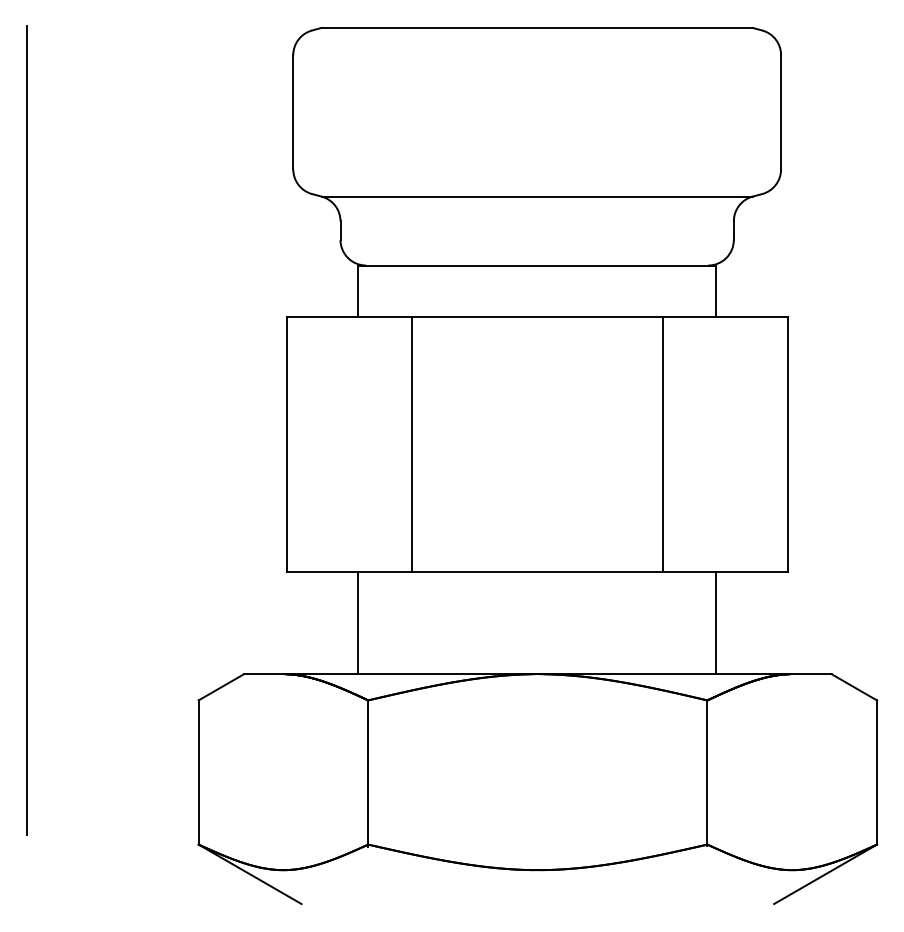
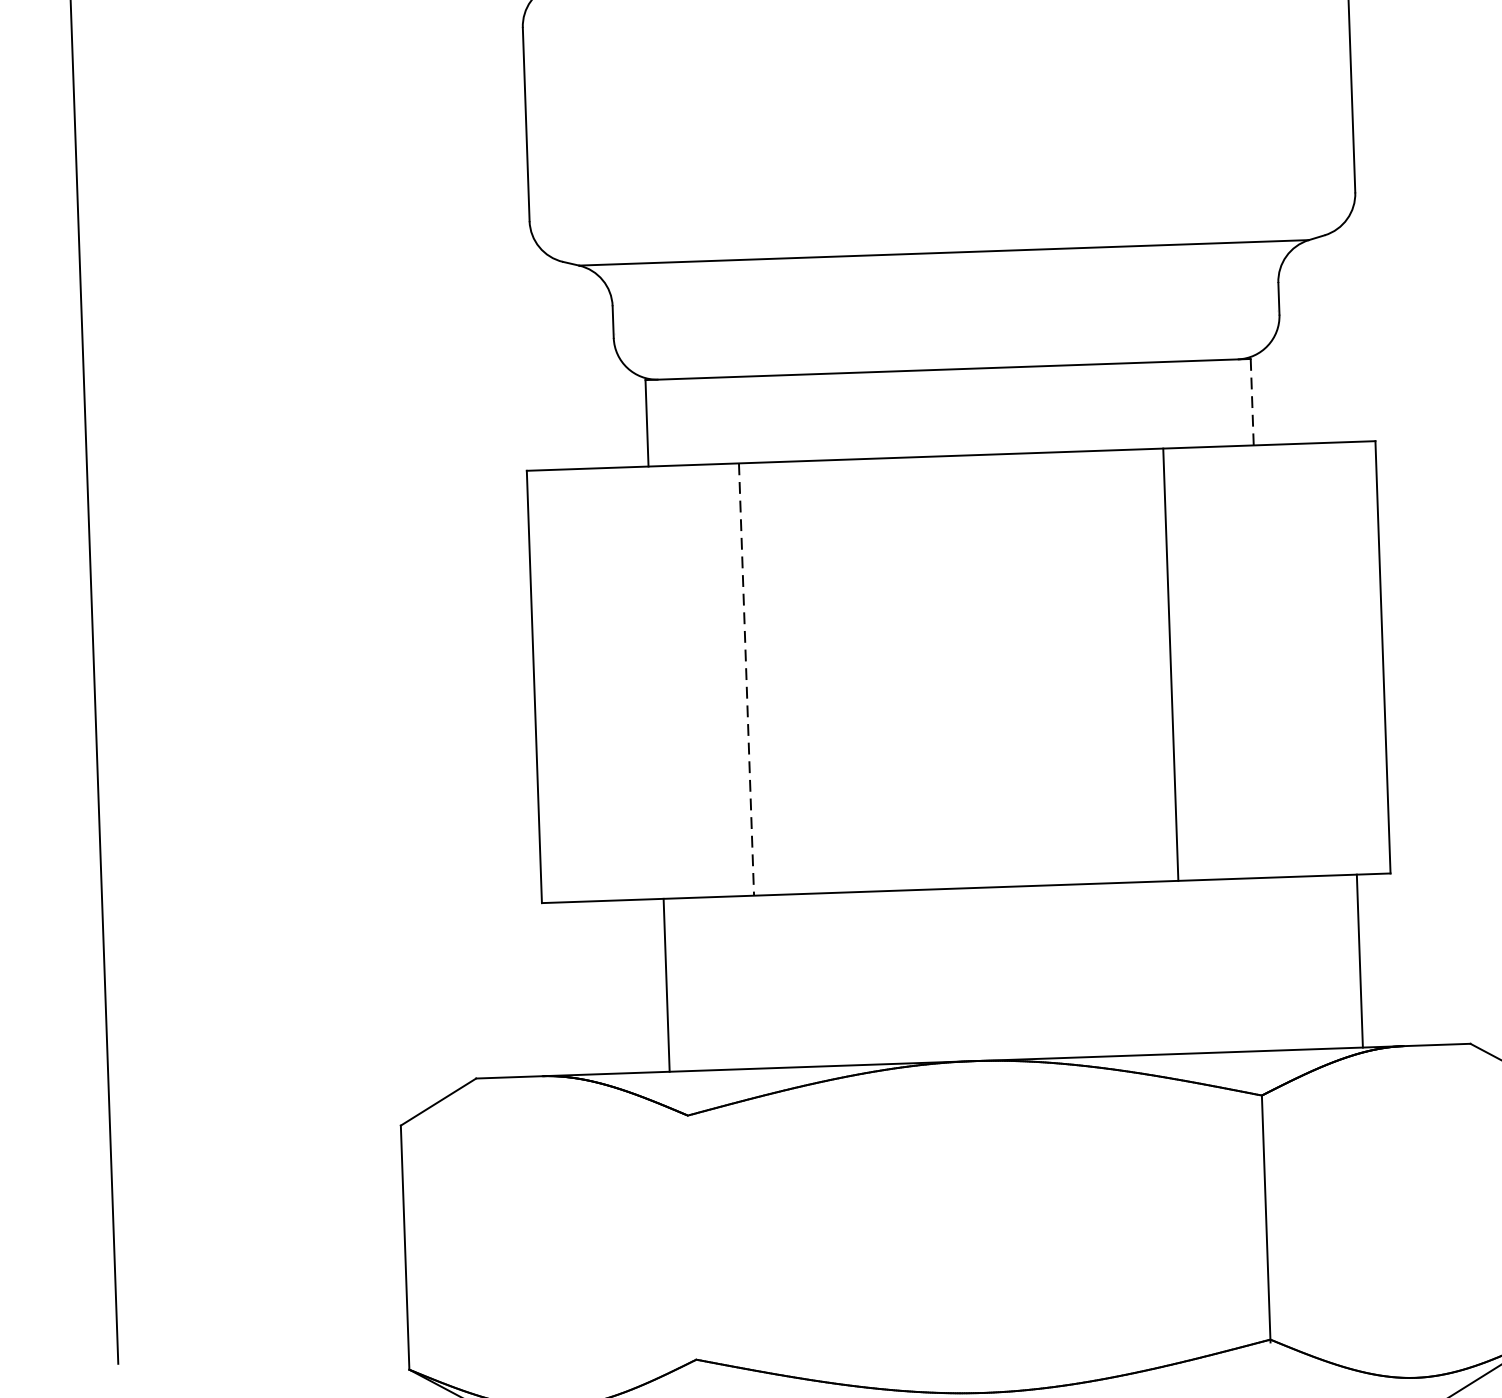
line: (715, 291) -> (1251, 402), solid -> dashed
line: (411, 444) -> (745, 679), solid -> dashed
line: (715, 623) -> (1359, 961), moved
line: (368, 773) -> (692, 1239), removed

